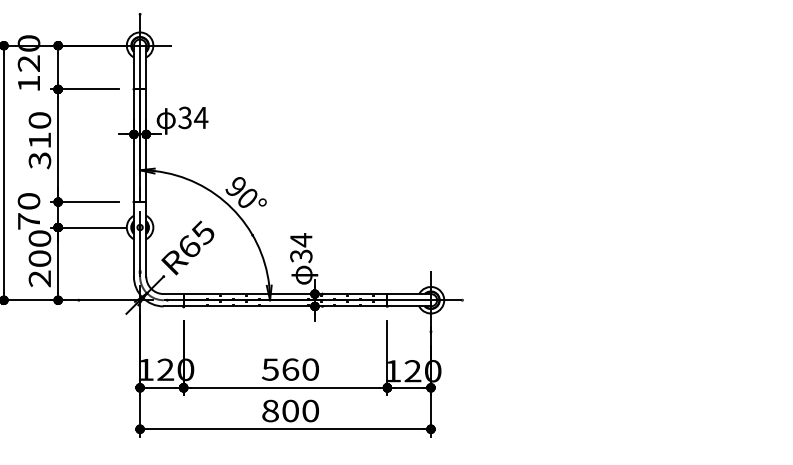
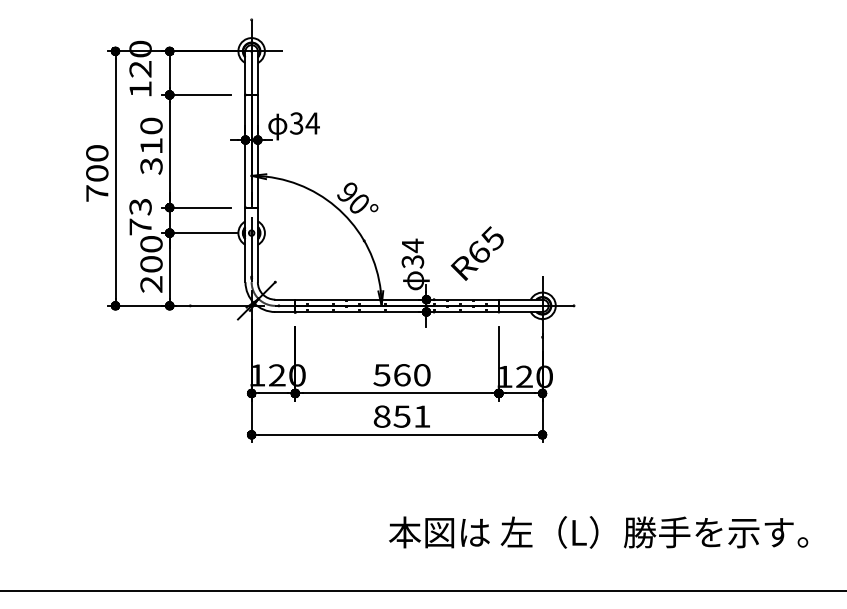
text: (28, 200) -> (140, 206), 70 -> 73
text: (186, 247) -> (476, 253), moved
text: (299, 410) -> (411, 416), 800 -> 851

